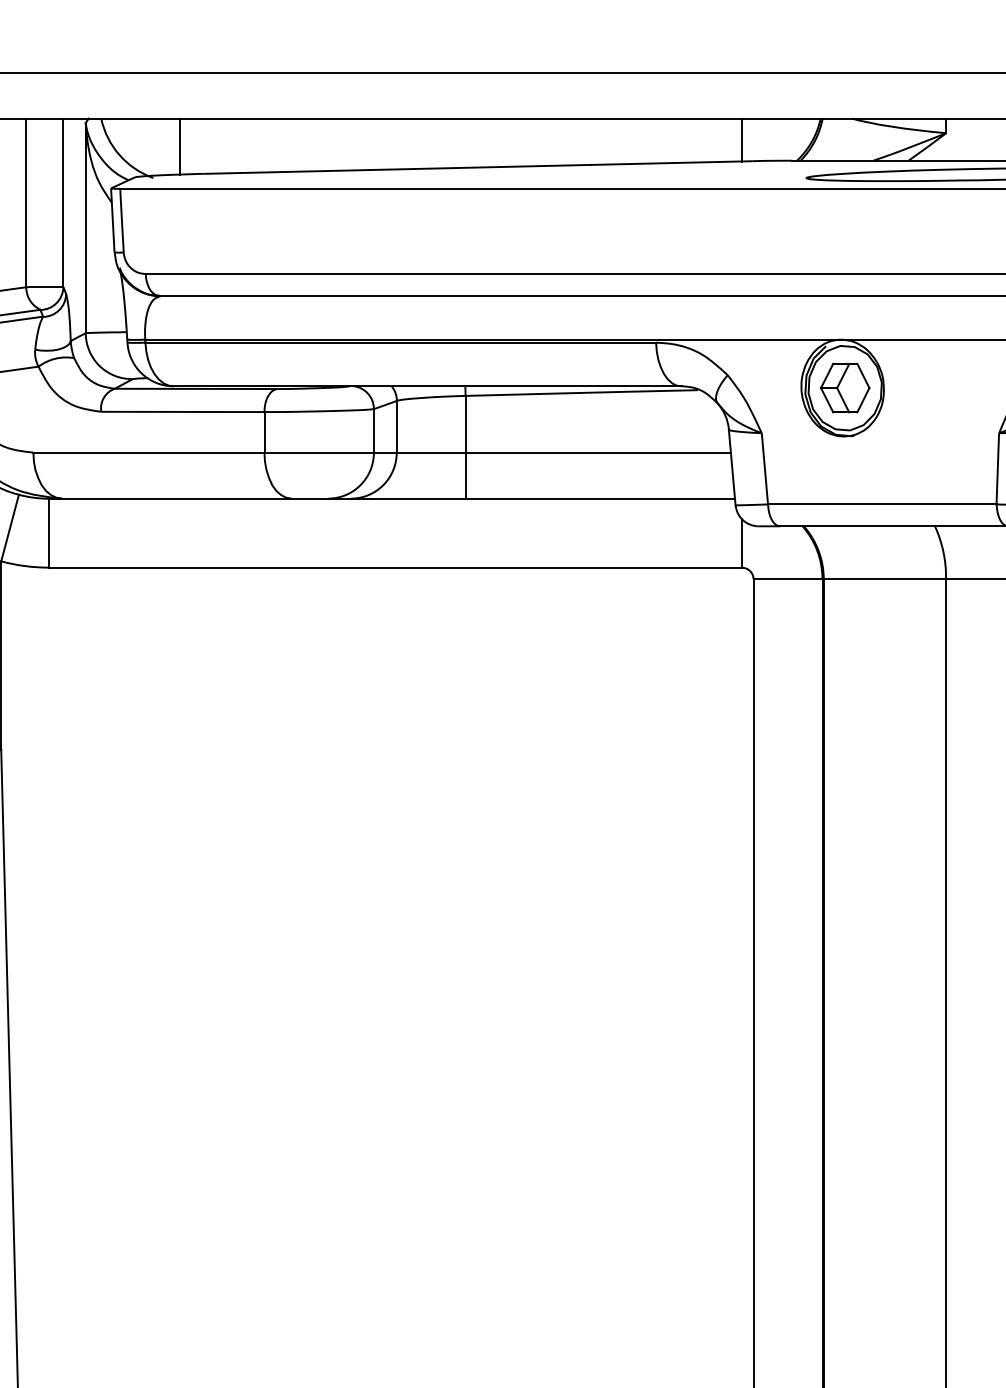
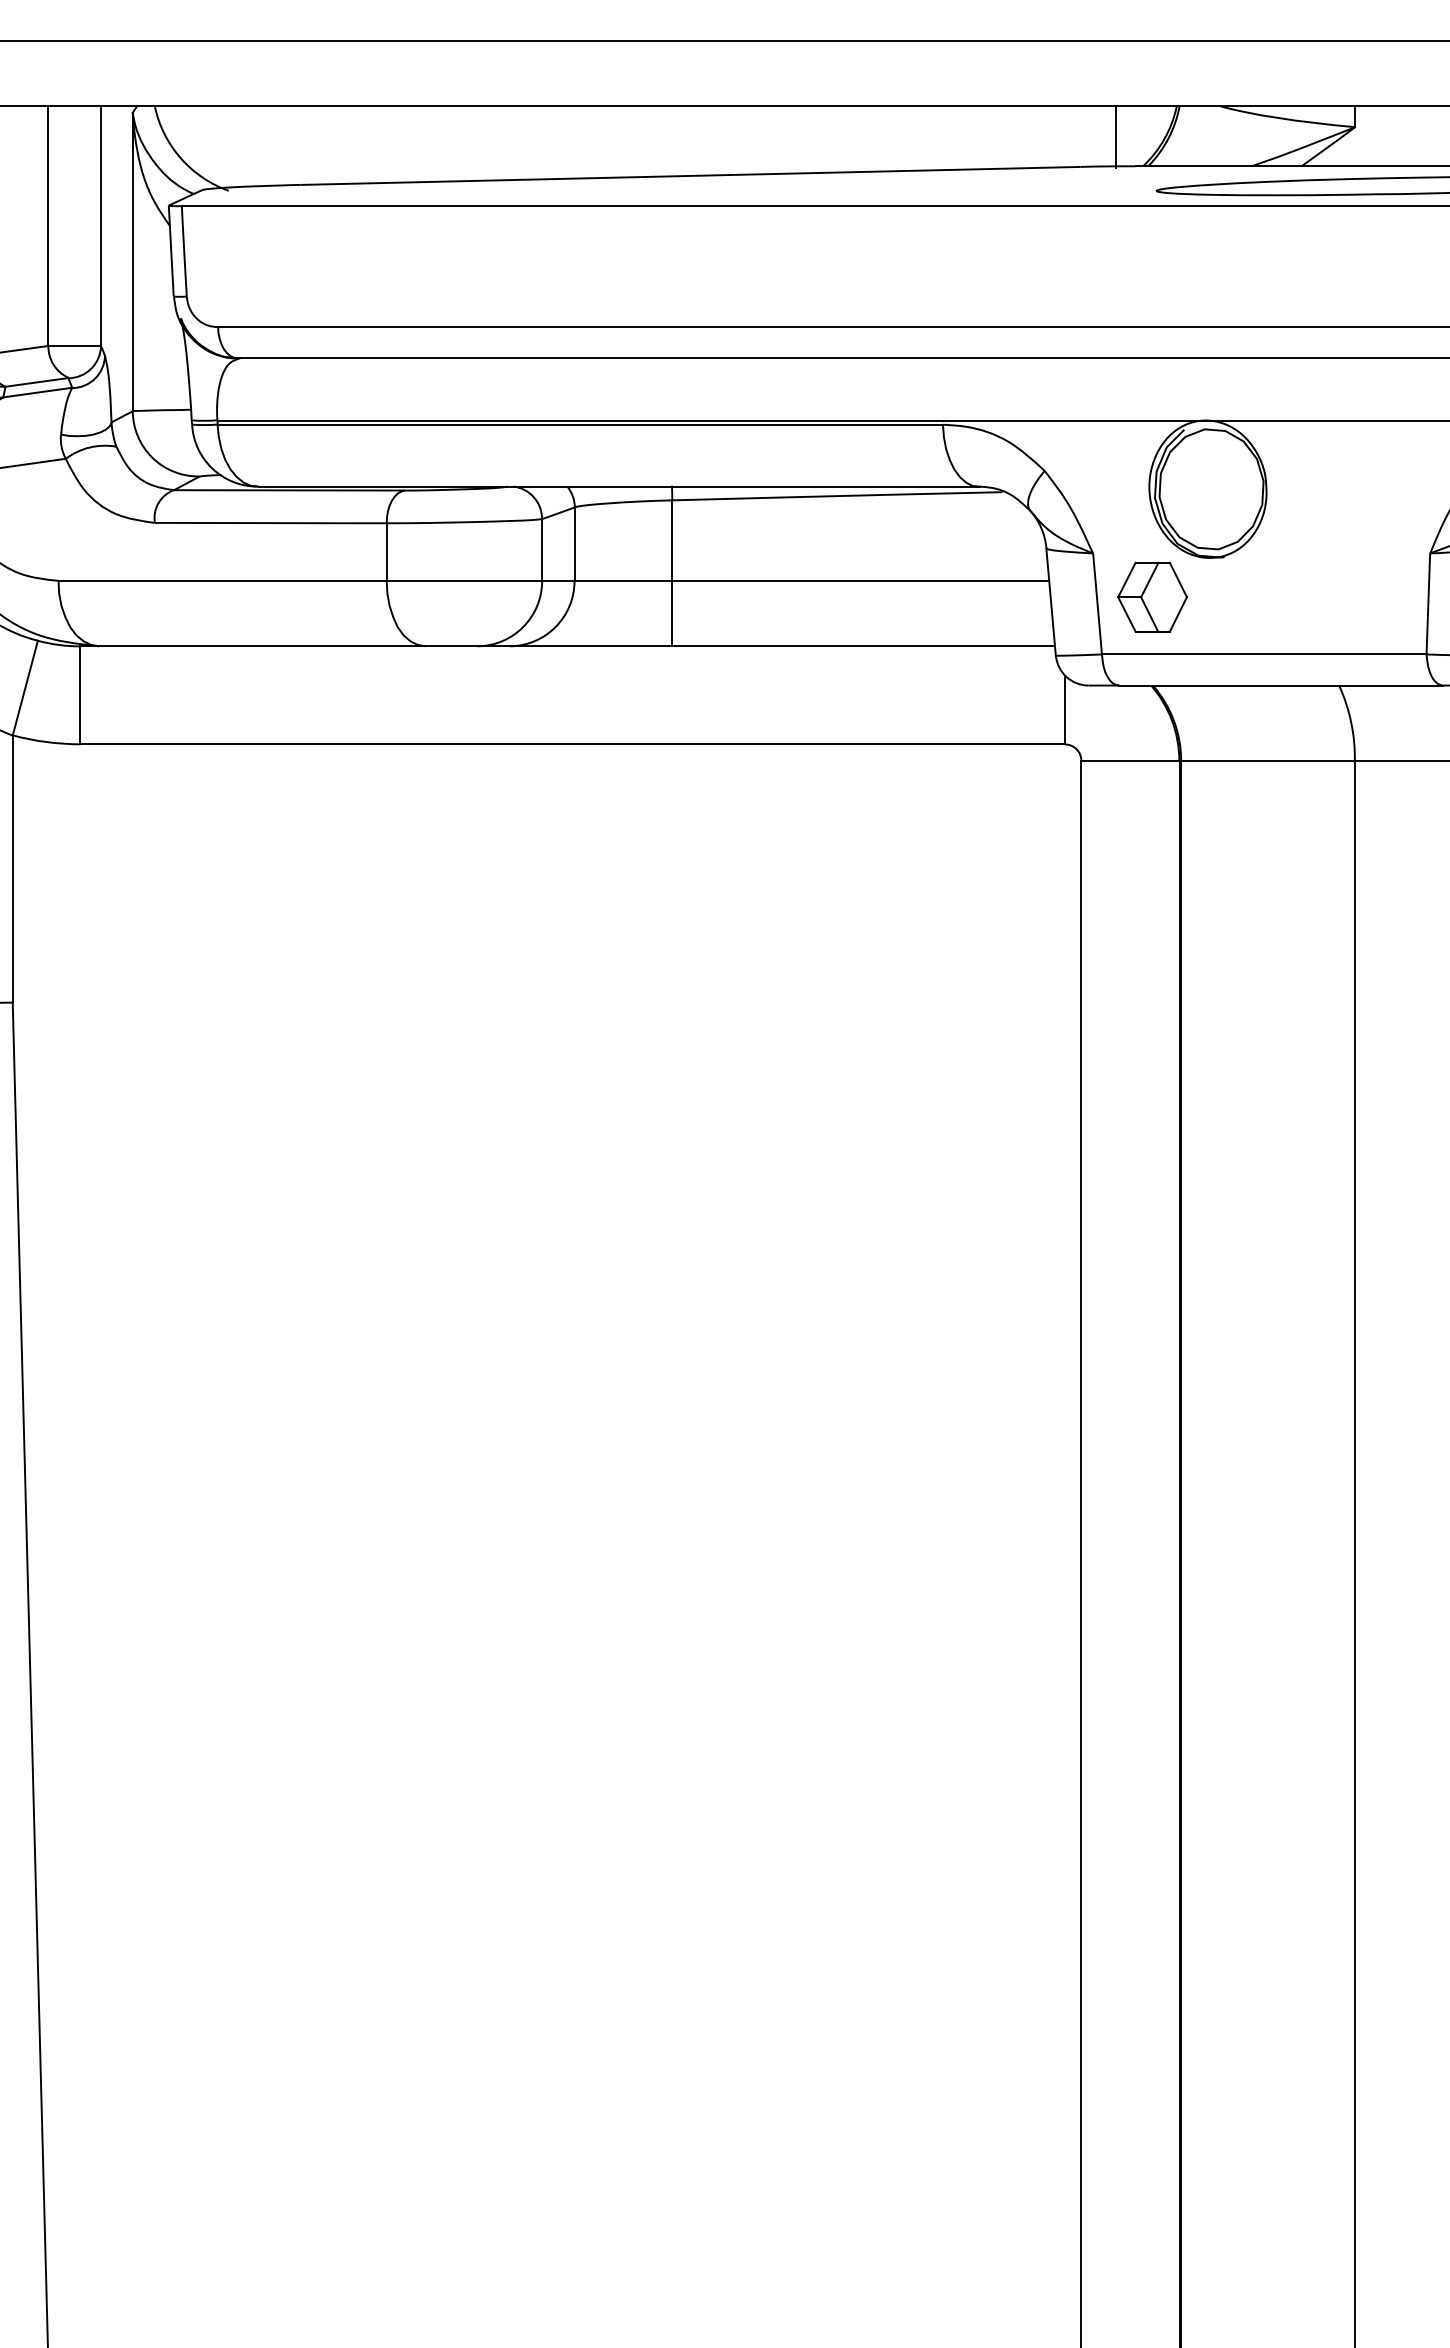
line: (742, 140) -> (1116, 137), moved
line: (179, 146) -> (266, 145), removed
part: (845, 387) -> (1152, 596), moved

